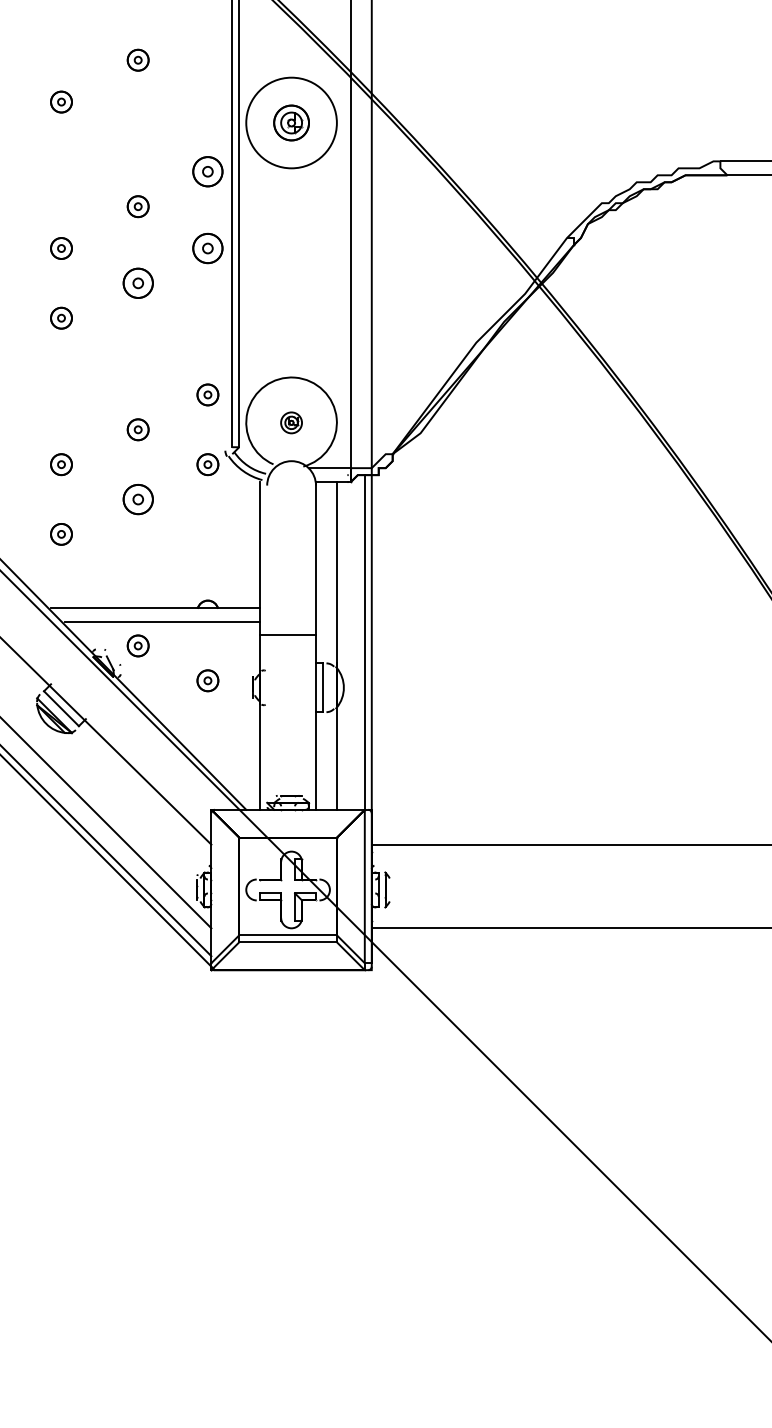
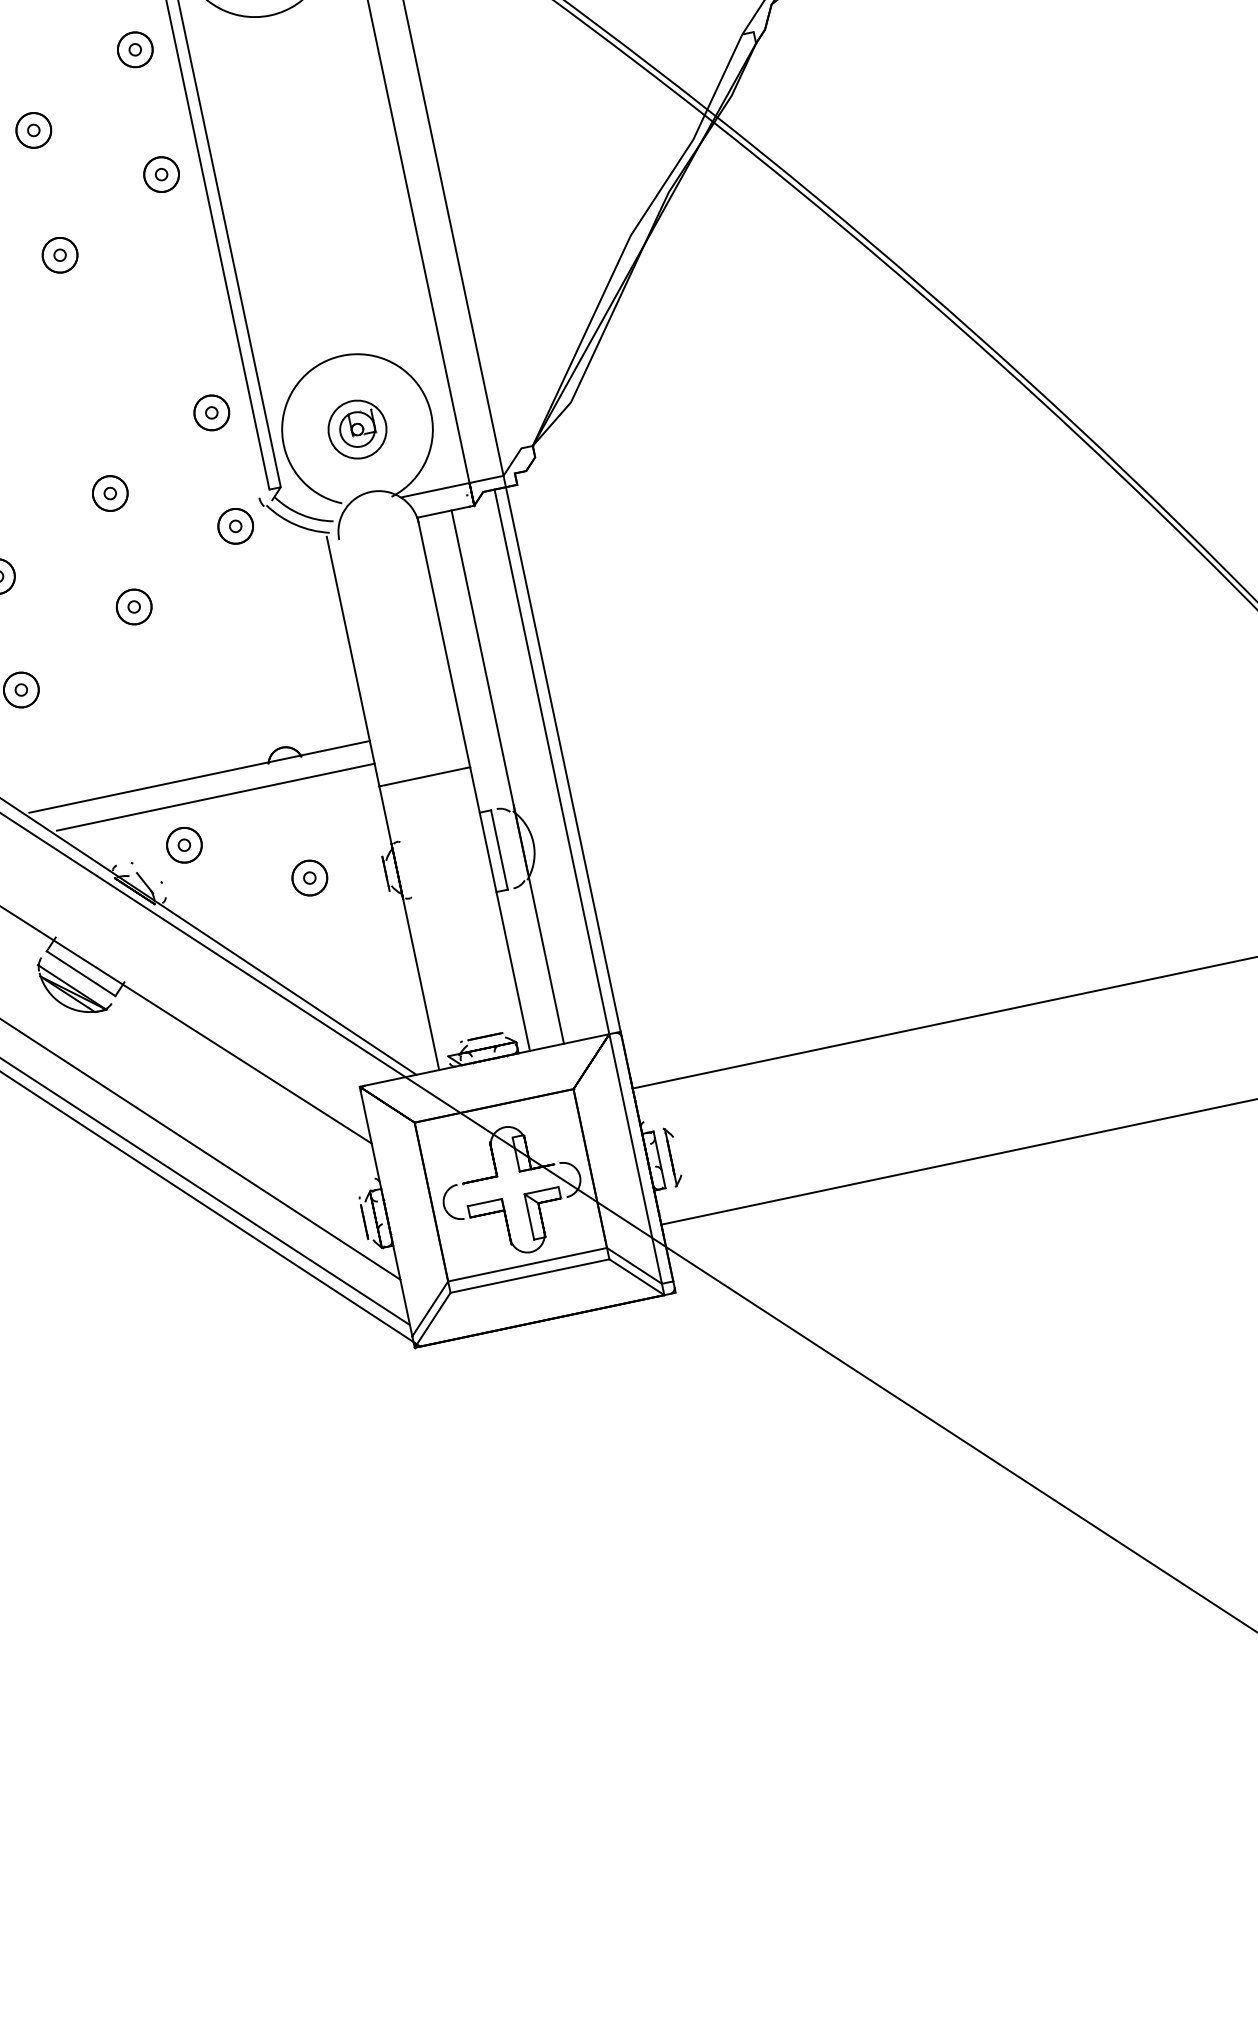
part: (207, 171) -> (134, 49), size x0.71
part: (207, 248) -> (160, 174), size x0.71
part: (137, 283) -> (58, 255), size x0.71
part: (291, 422) -> (357, 429), size x1.67
part: (137, 499) -> (133, 607), size x0.71

